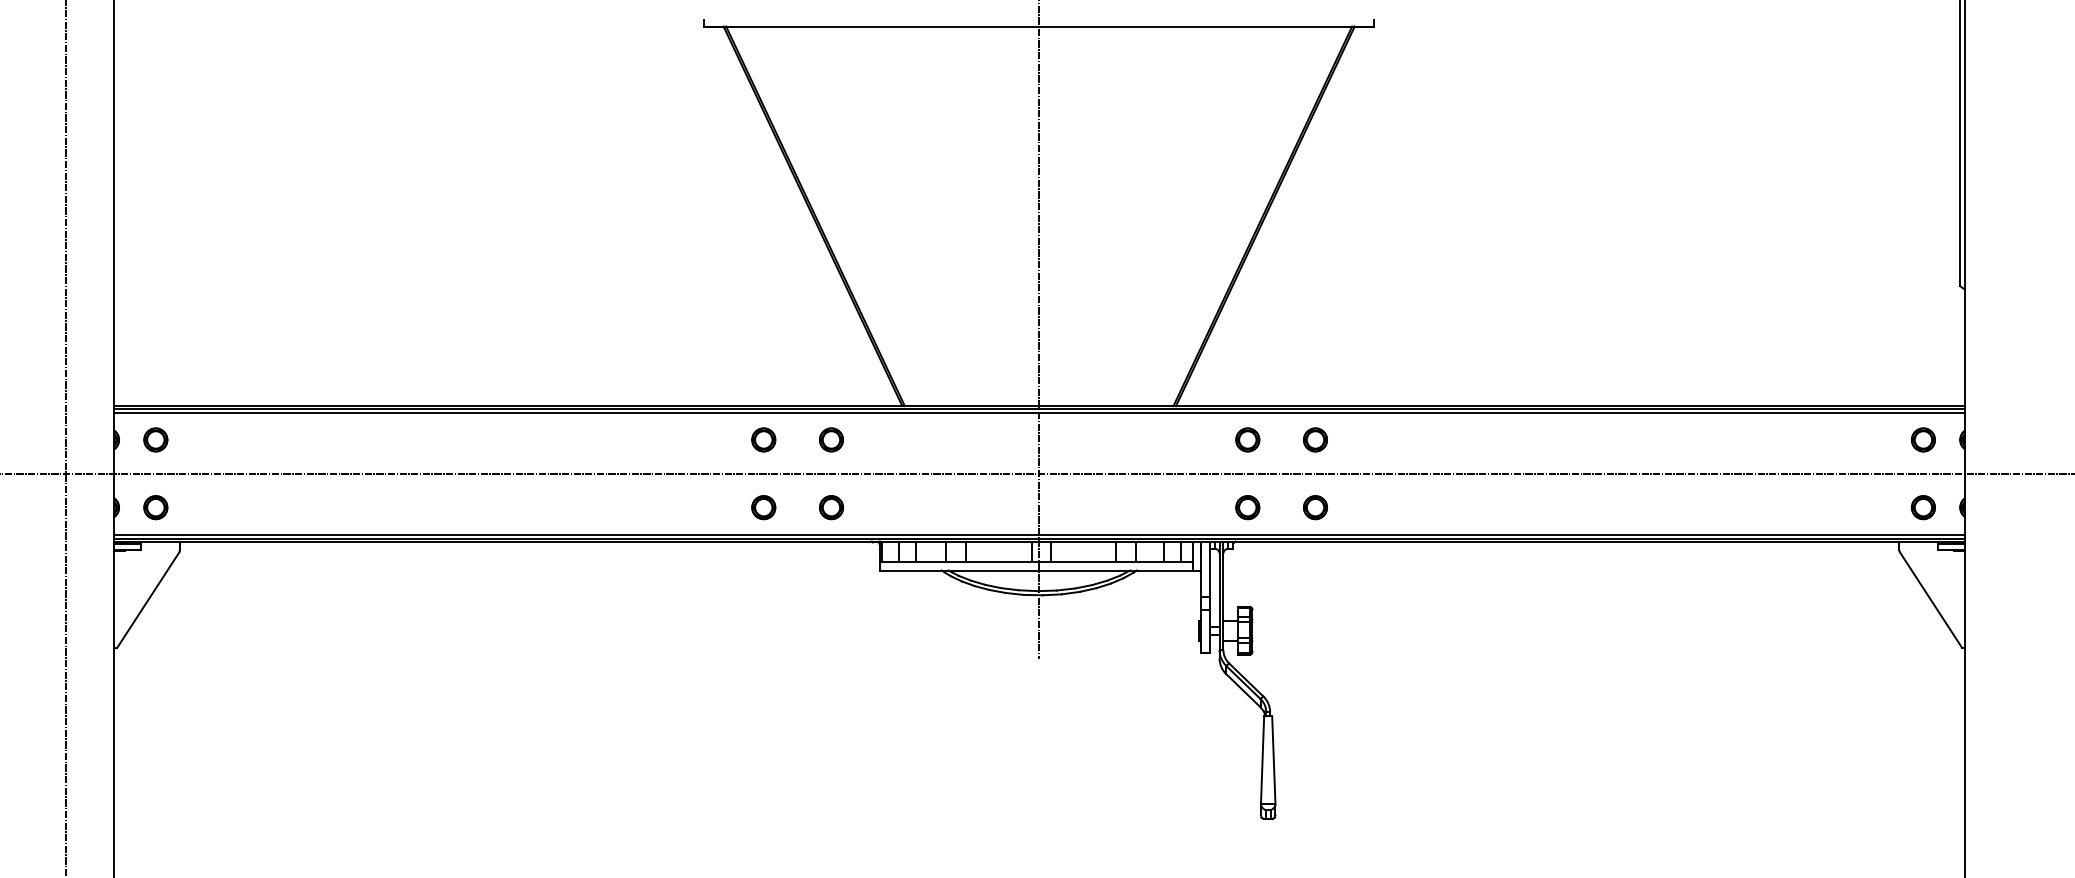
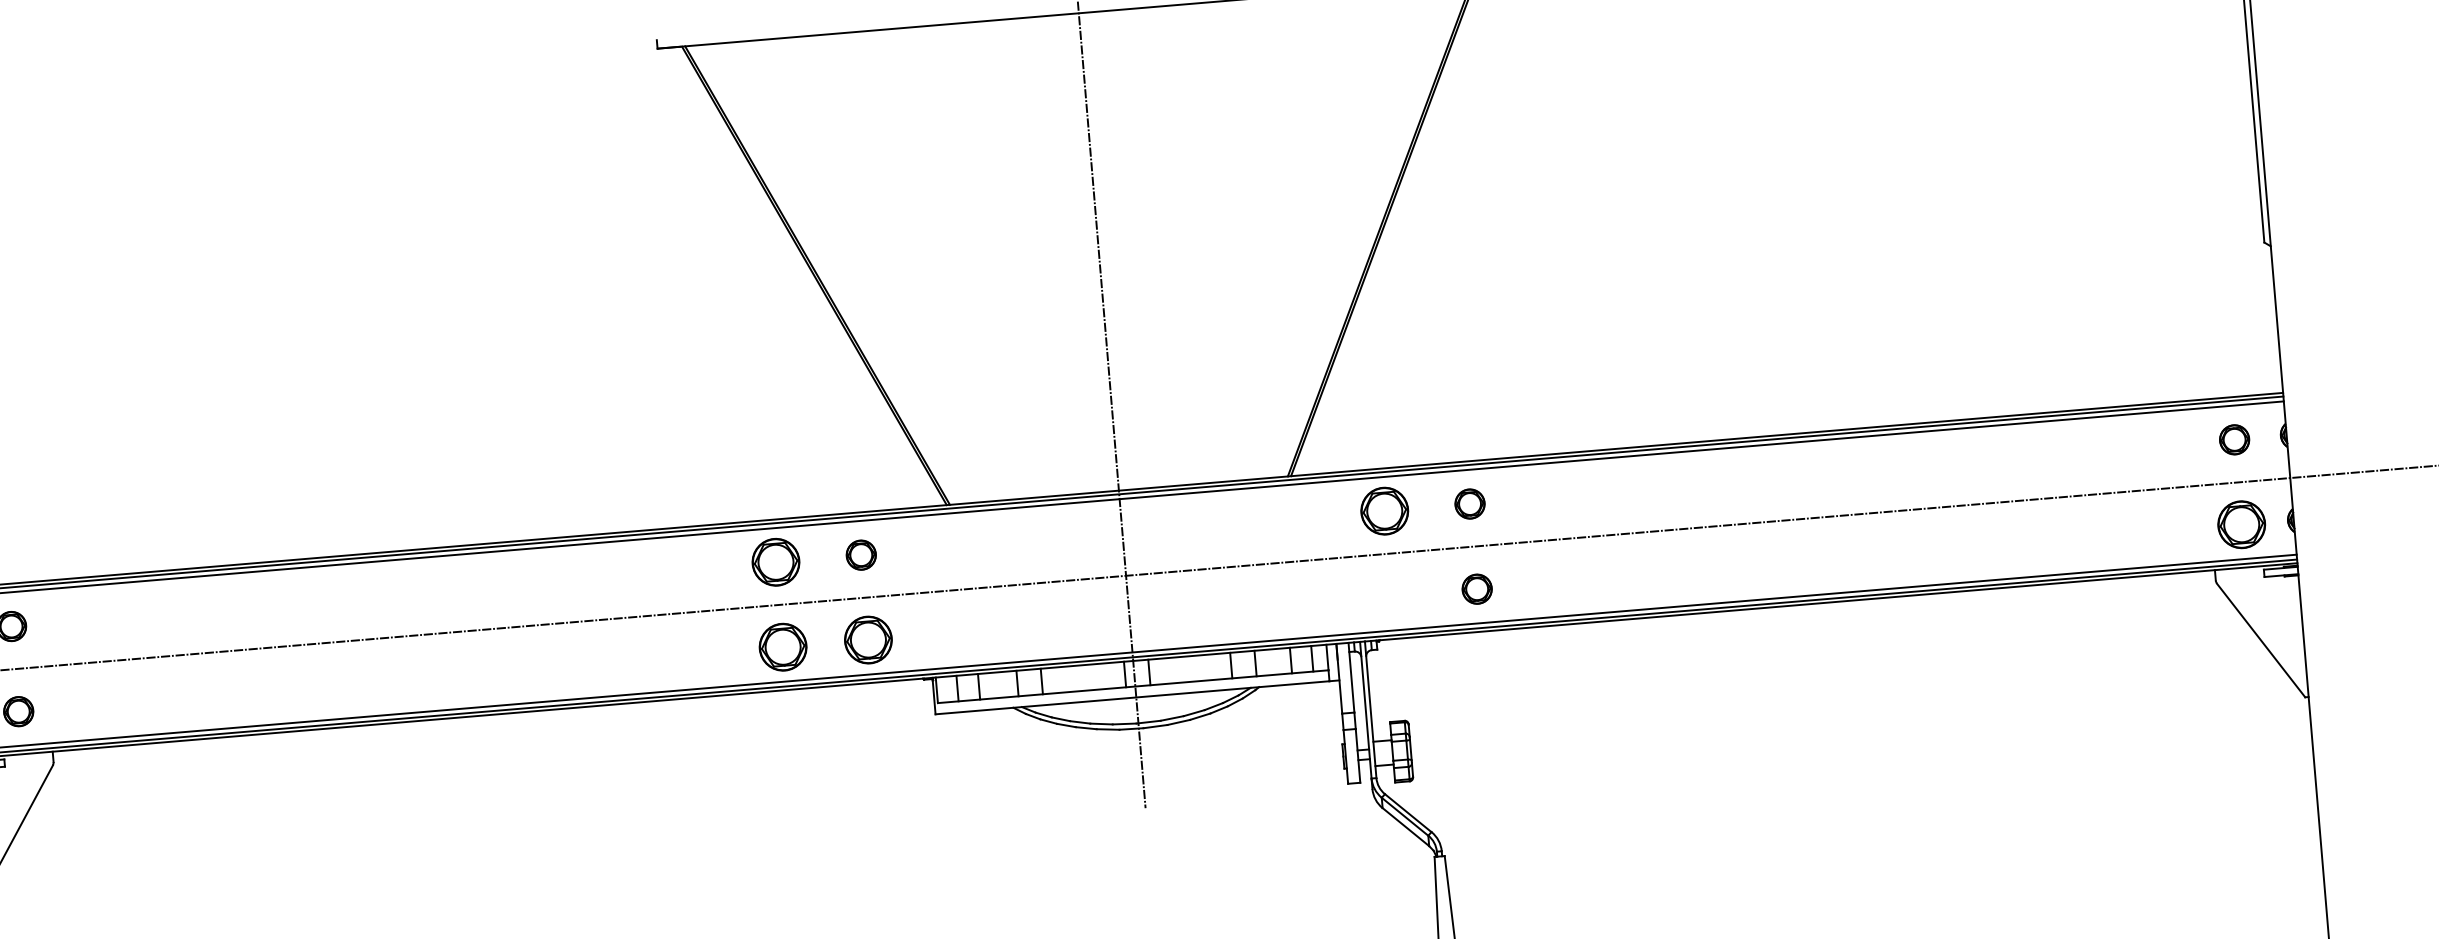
part: (763, 439) -> (775, 561), size x1.6
part: (1247, 439) -> (1384, 510), size x1.6
part: (763, 507) -> (782, 647), size x1.6
part: (831, 507) -> (868, 640), size x1.6
part: (1247, 507) -> (1391, 596), removed
part: (1923, 507) -> (2241, 524), size x1.6

